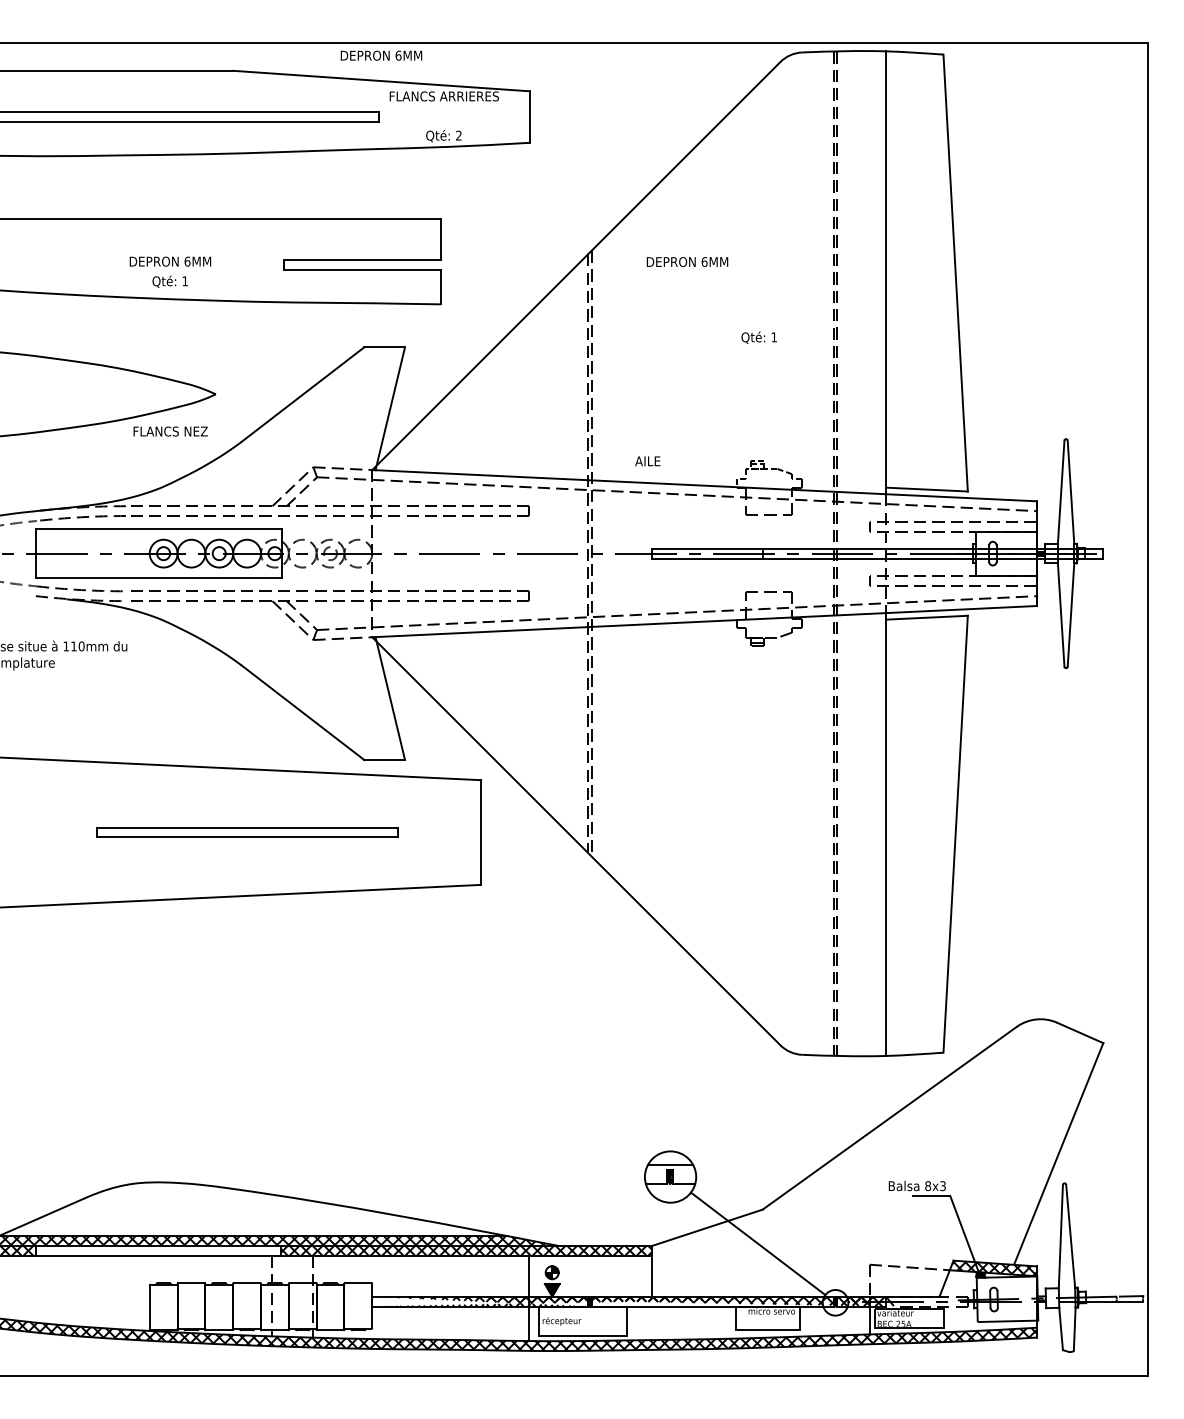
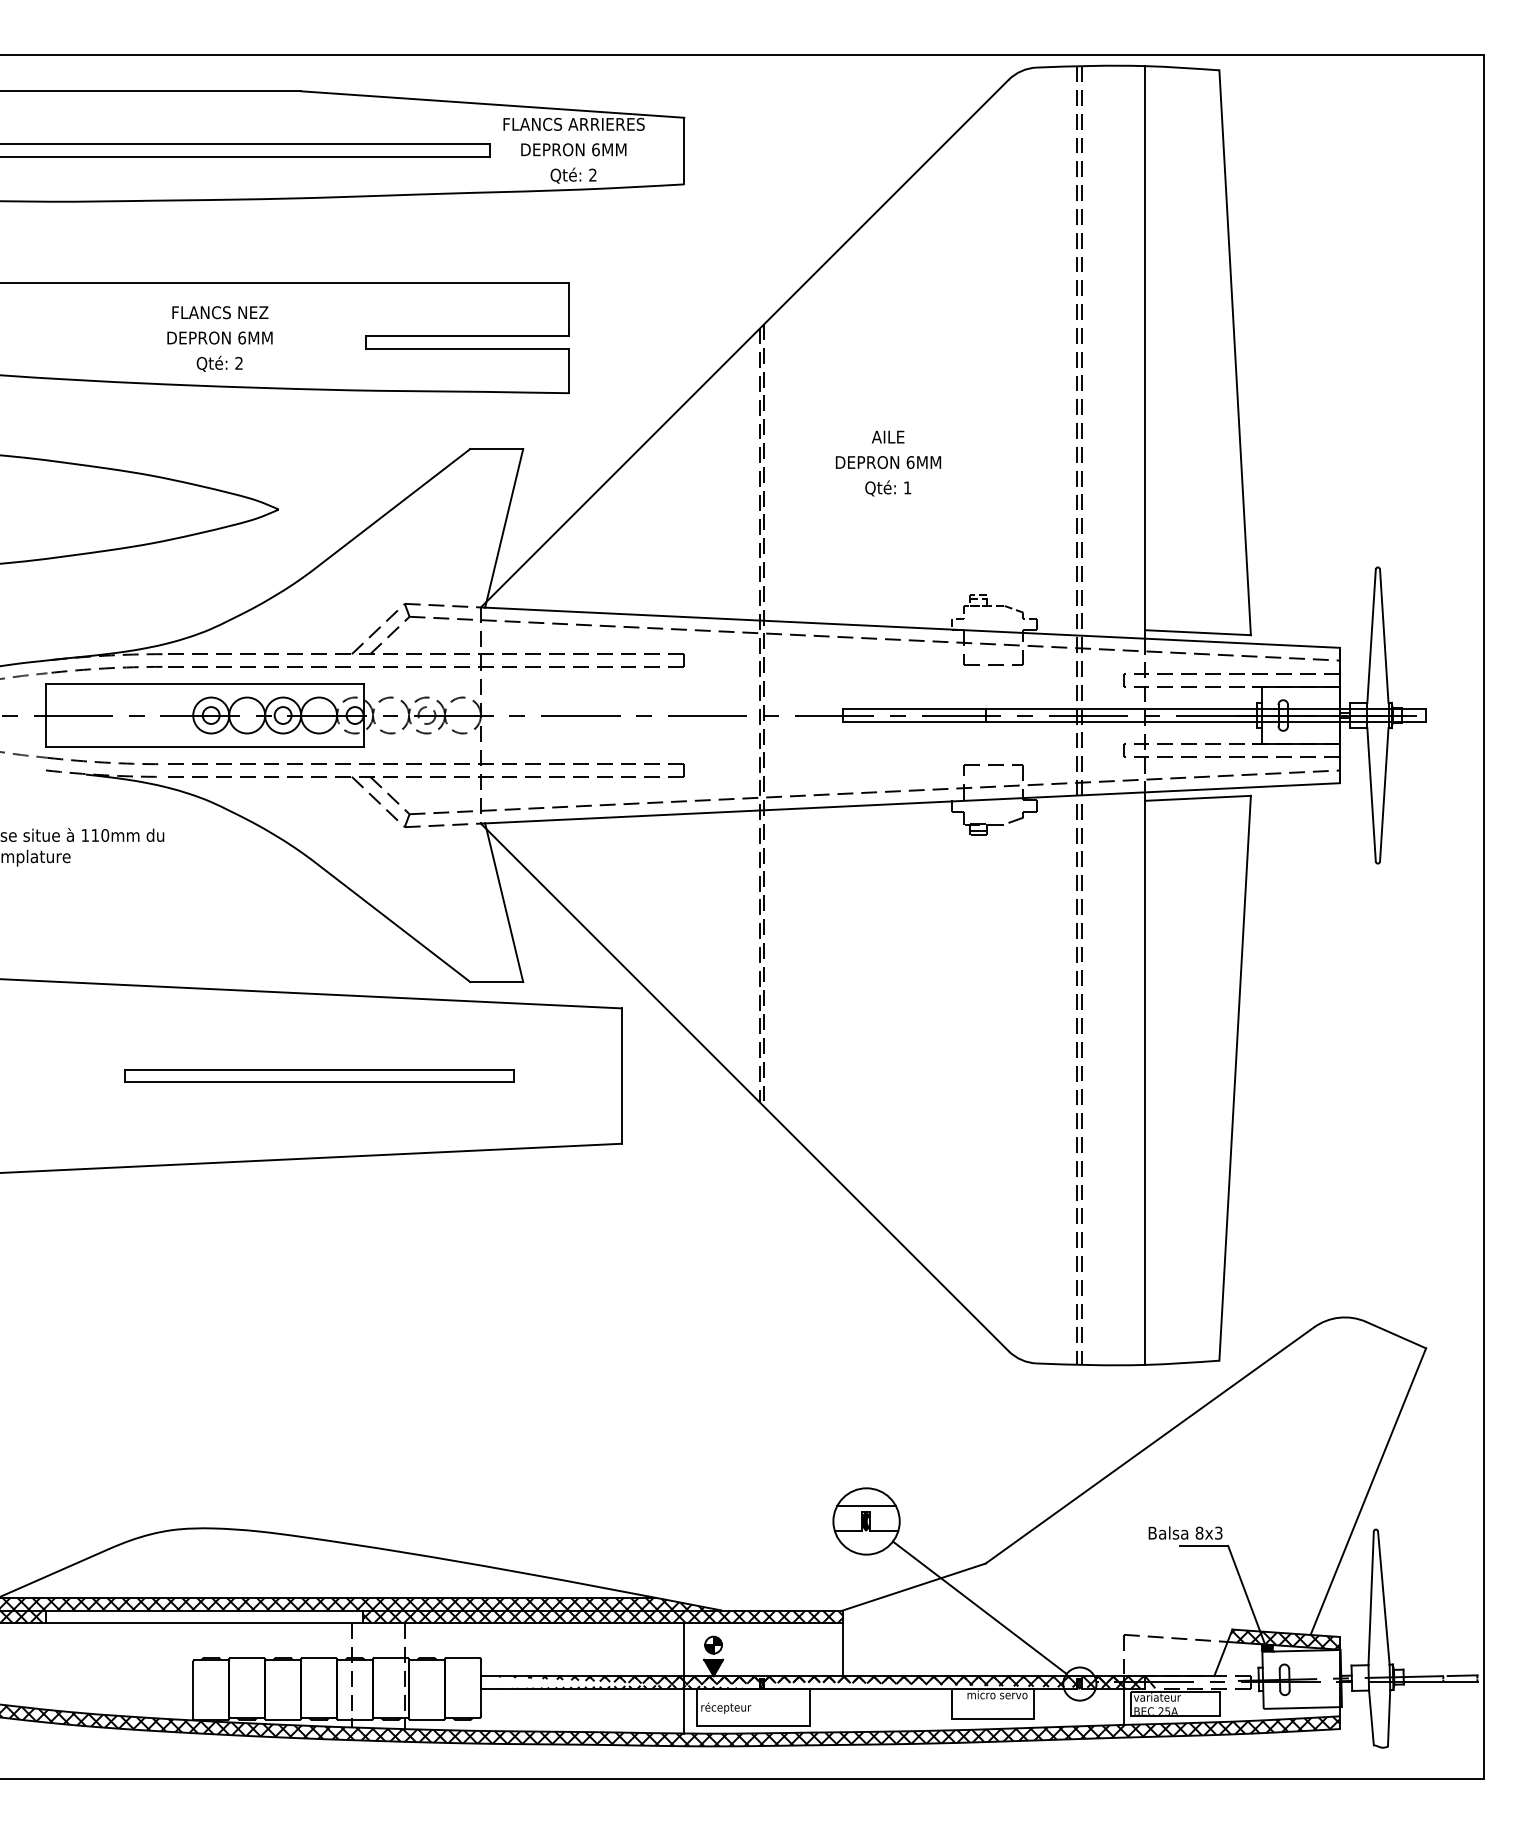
text: (381, 55) -> (573, 149), moved
text: (687, 262) -> (888, 462), moved
text: (184, 280) -> (238, 362), 1 -> 2
text: (759, 337) -> (888, 488), moved
text: (170, 431) -> (220, 312), moved
text: (647, 460) -> (887, 436), moved

